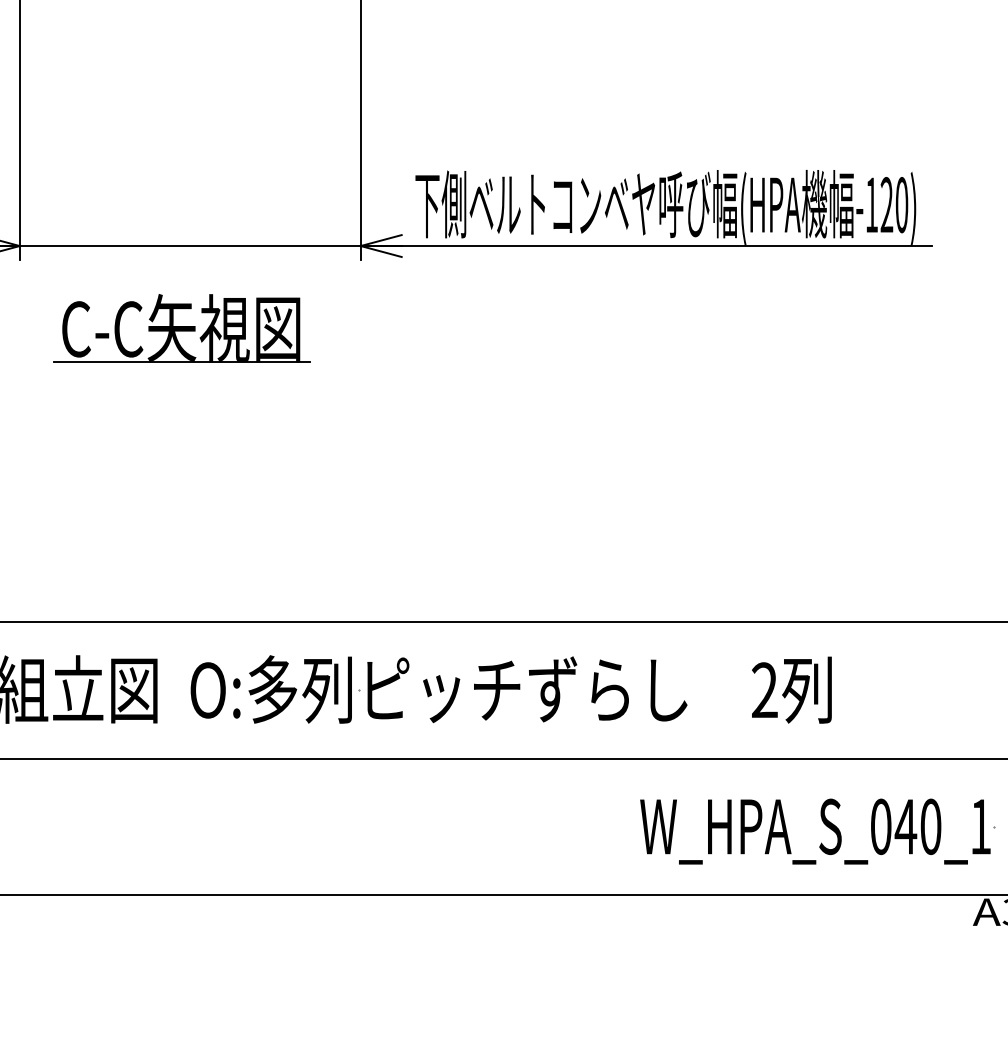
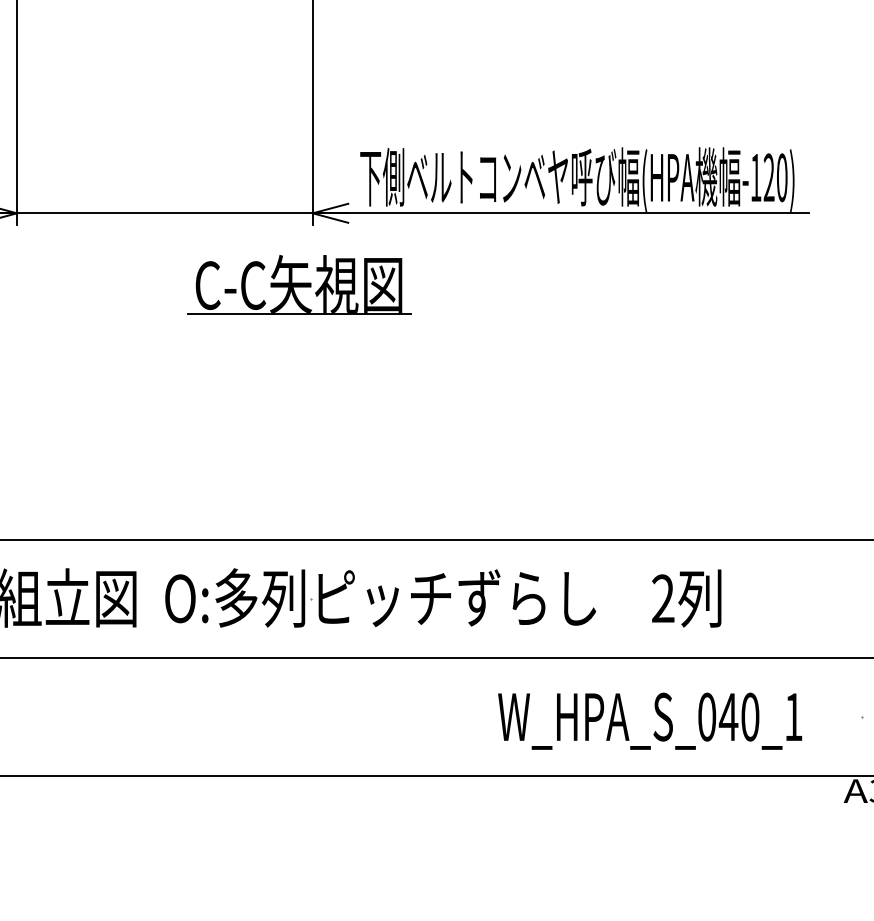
part: (181, 328) -> (299, 284), moved
text: (815, 830) -> (650, 720), moved

